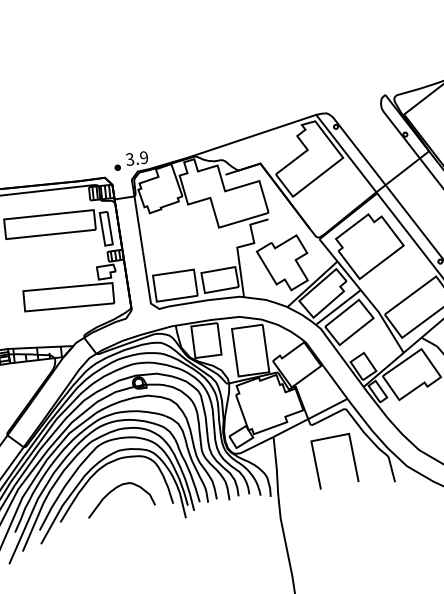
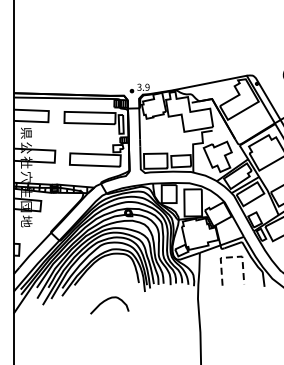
line: (330, 437) -> (231, 257), solid -> dashed
curve: (115, 490) -> (107, 300), moved

